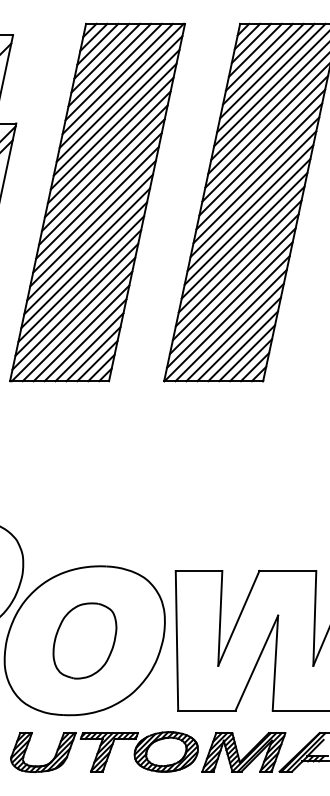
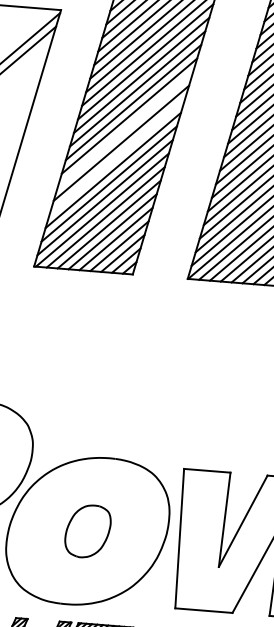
line: (89, 237) -> (124, 129), removed
line: (84, 265) -> (117, 157), removed
part: (84, 640) -> (87, 530), size x0.7

